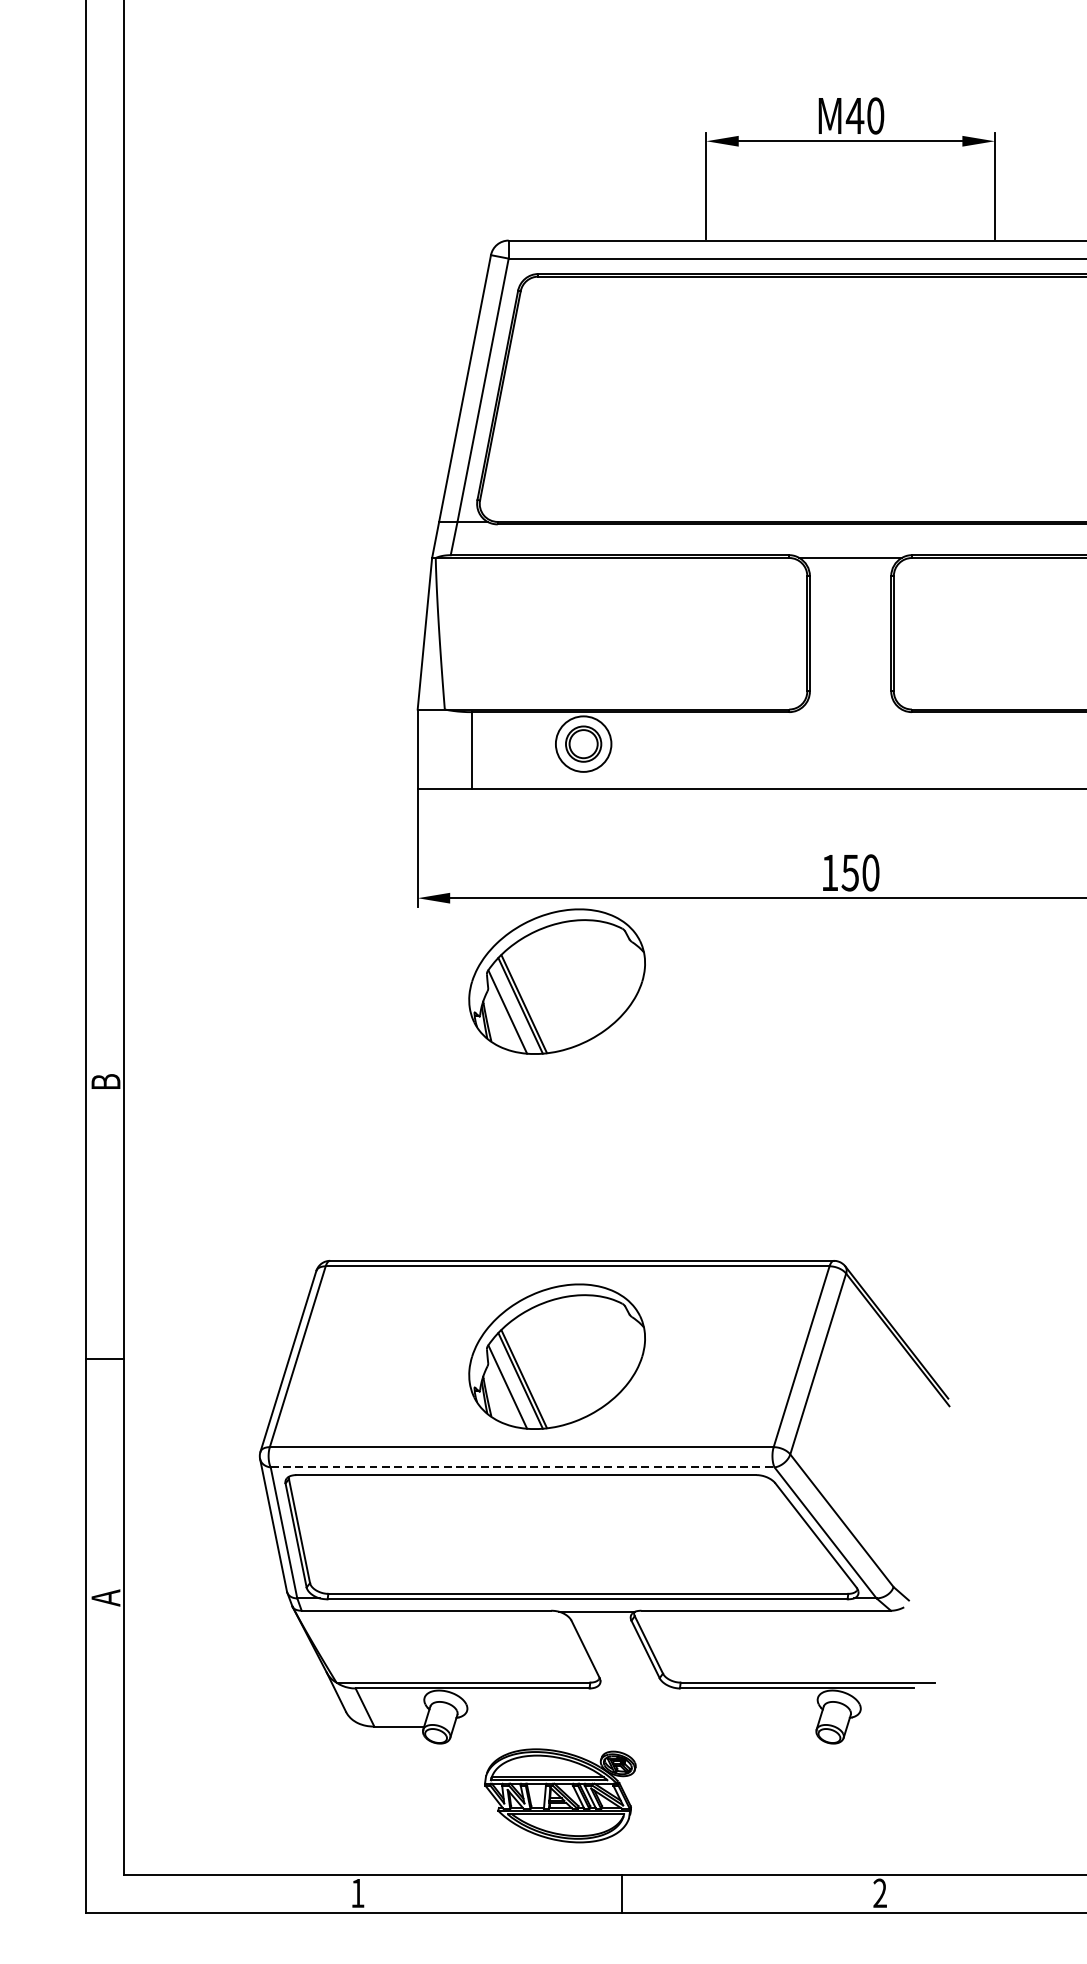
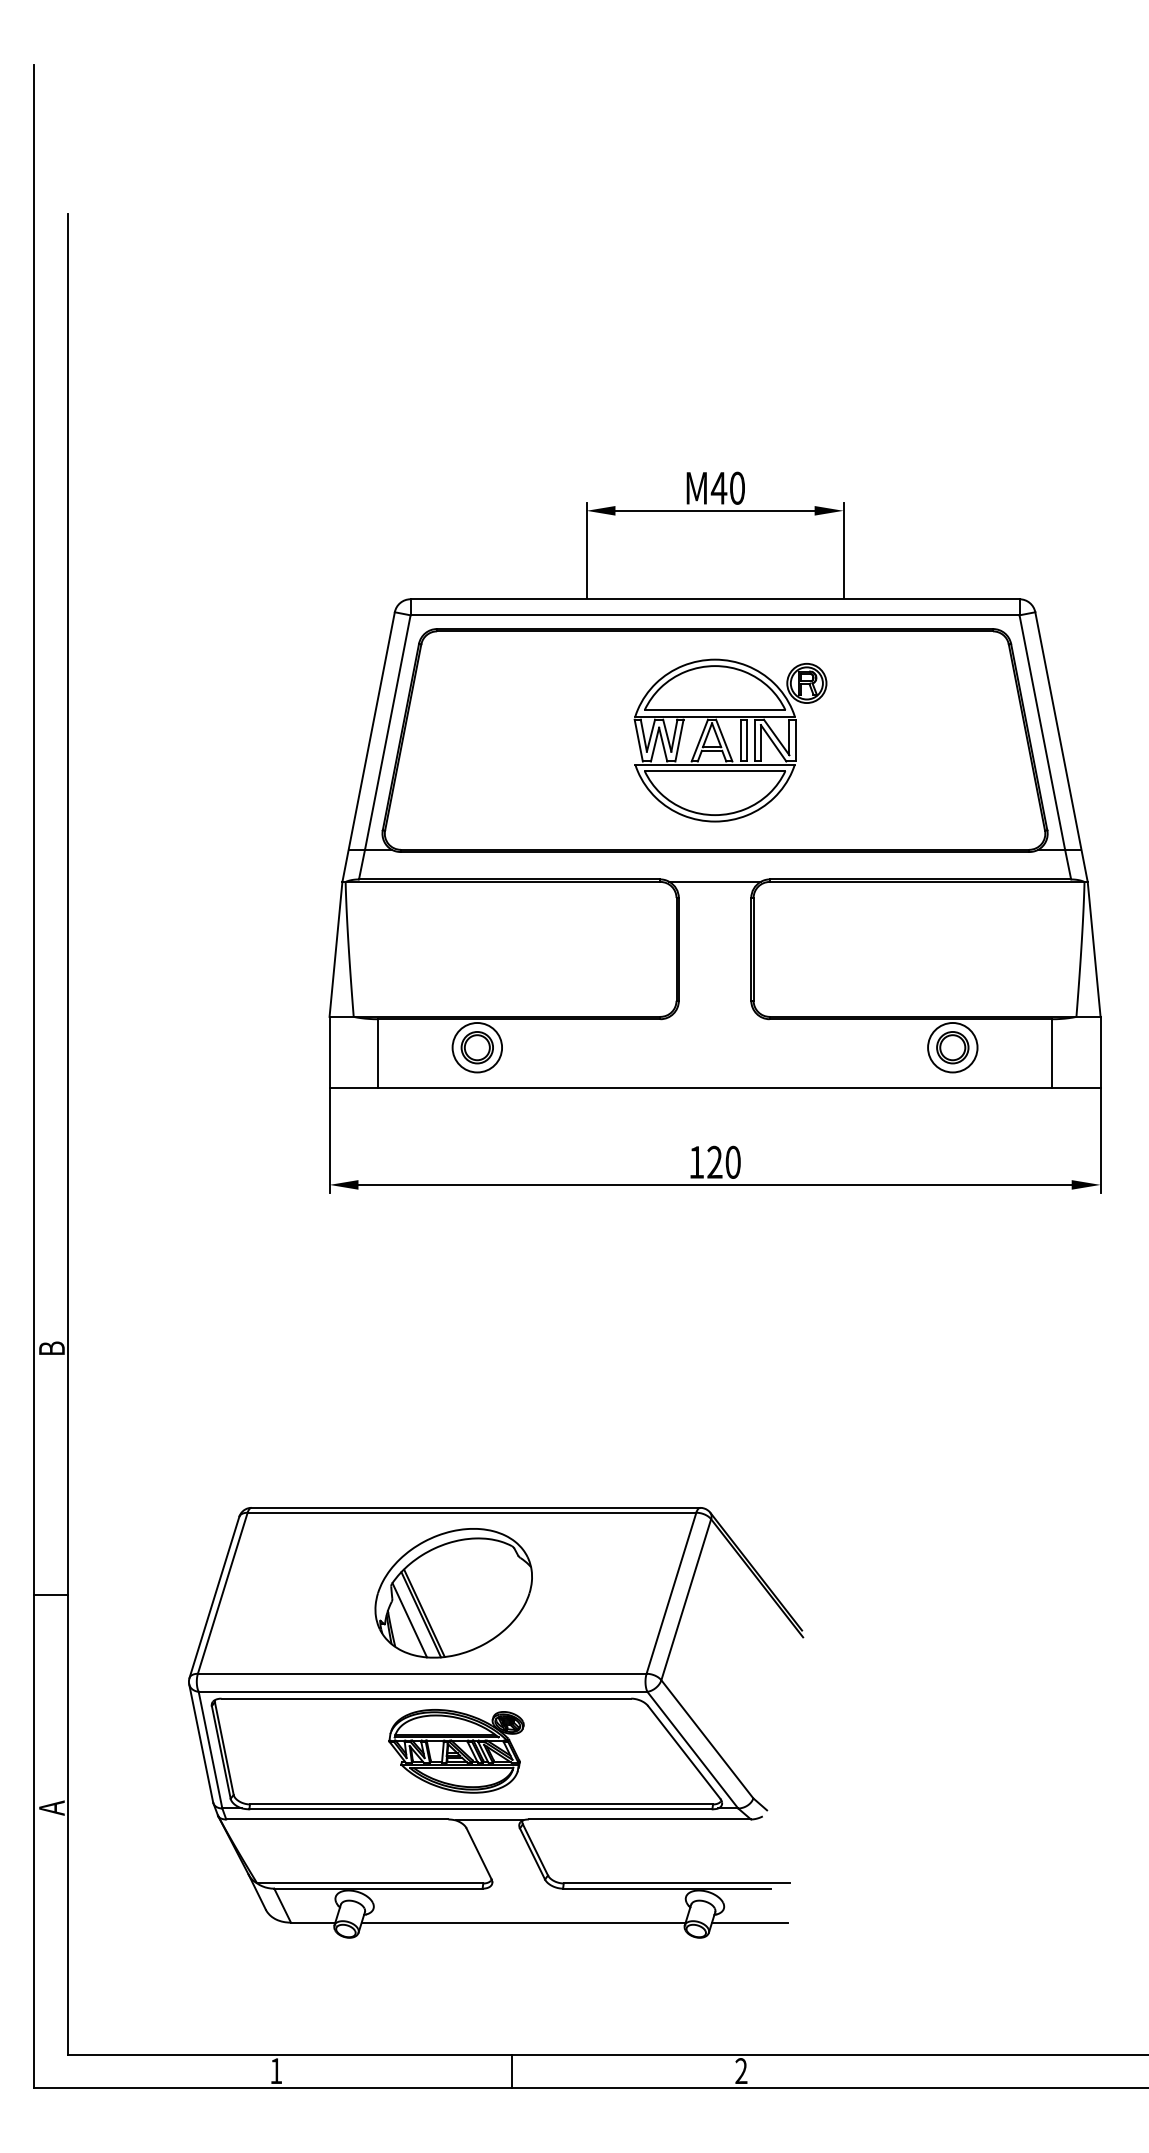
part: (867, 399) -> (730, 740), added
text: (849, 871) -> (714, 1161), 150 -> 120
part: (556, 981) -> (453, 1259), removed
line: (523, 1467) -> (423, 1691), dashed -> solid
line: (635, 1726) -> (523, 1922), added
line: (890, 1726) -> (750, 1922), added
part: (560, 1796) -> (456, 1751), moved

